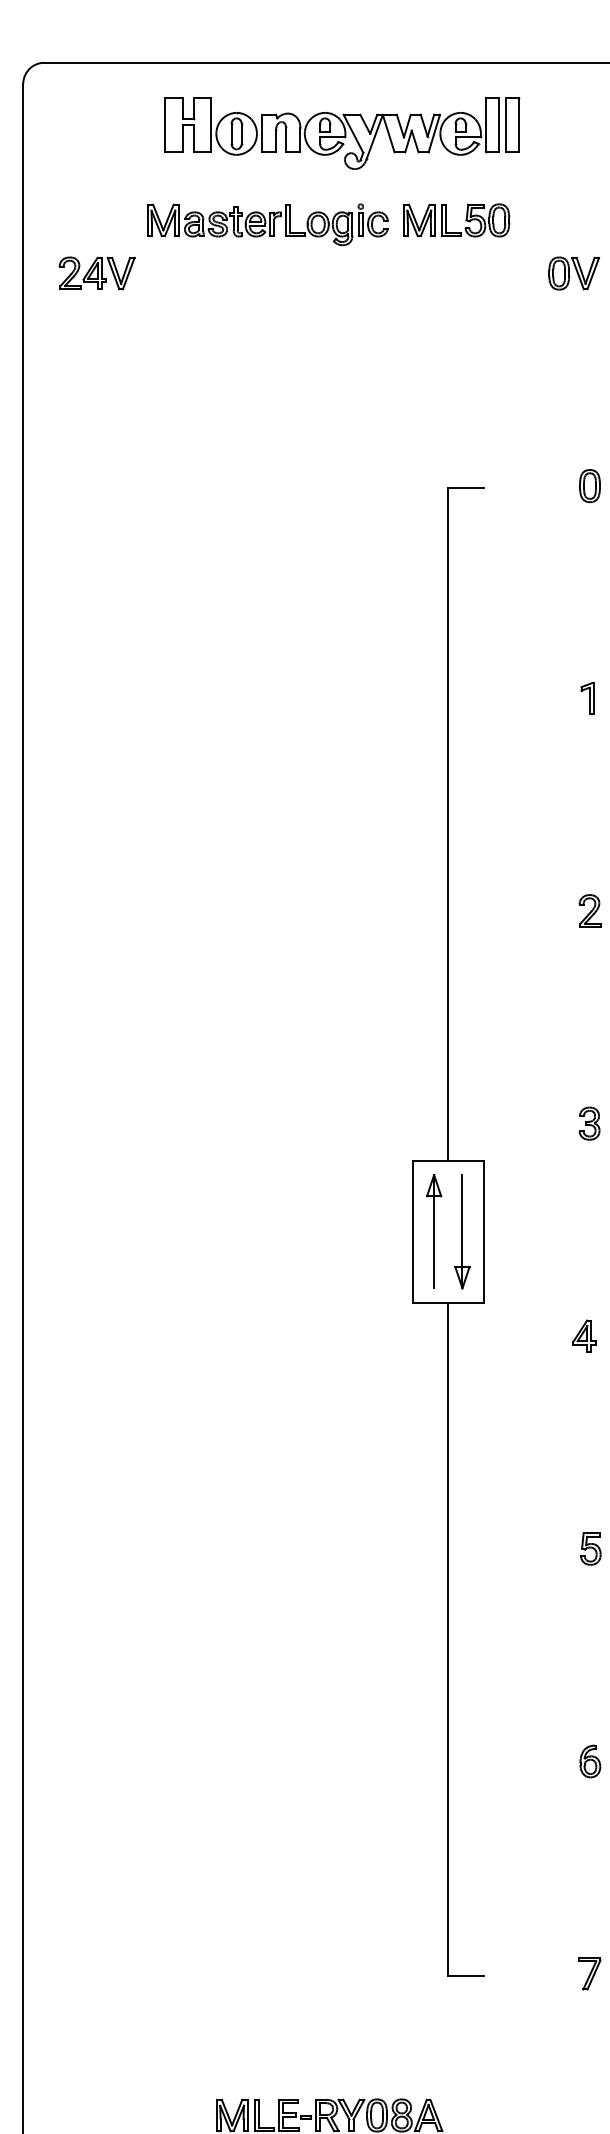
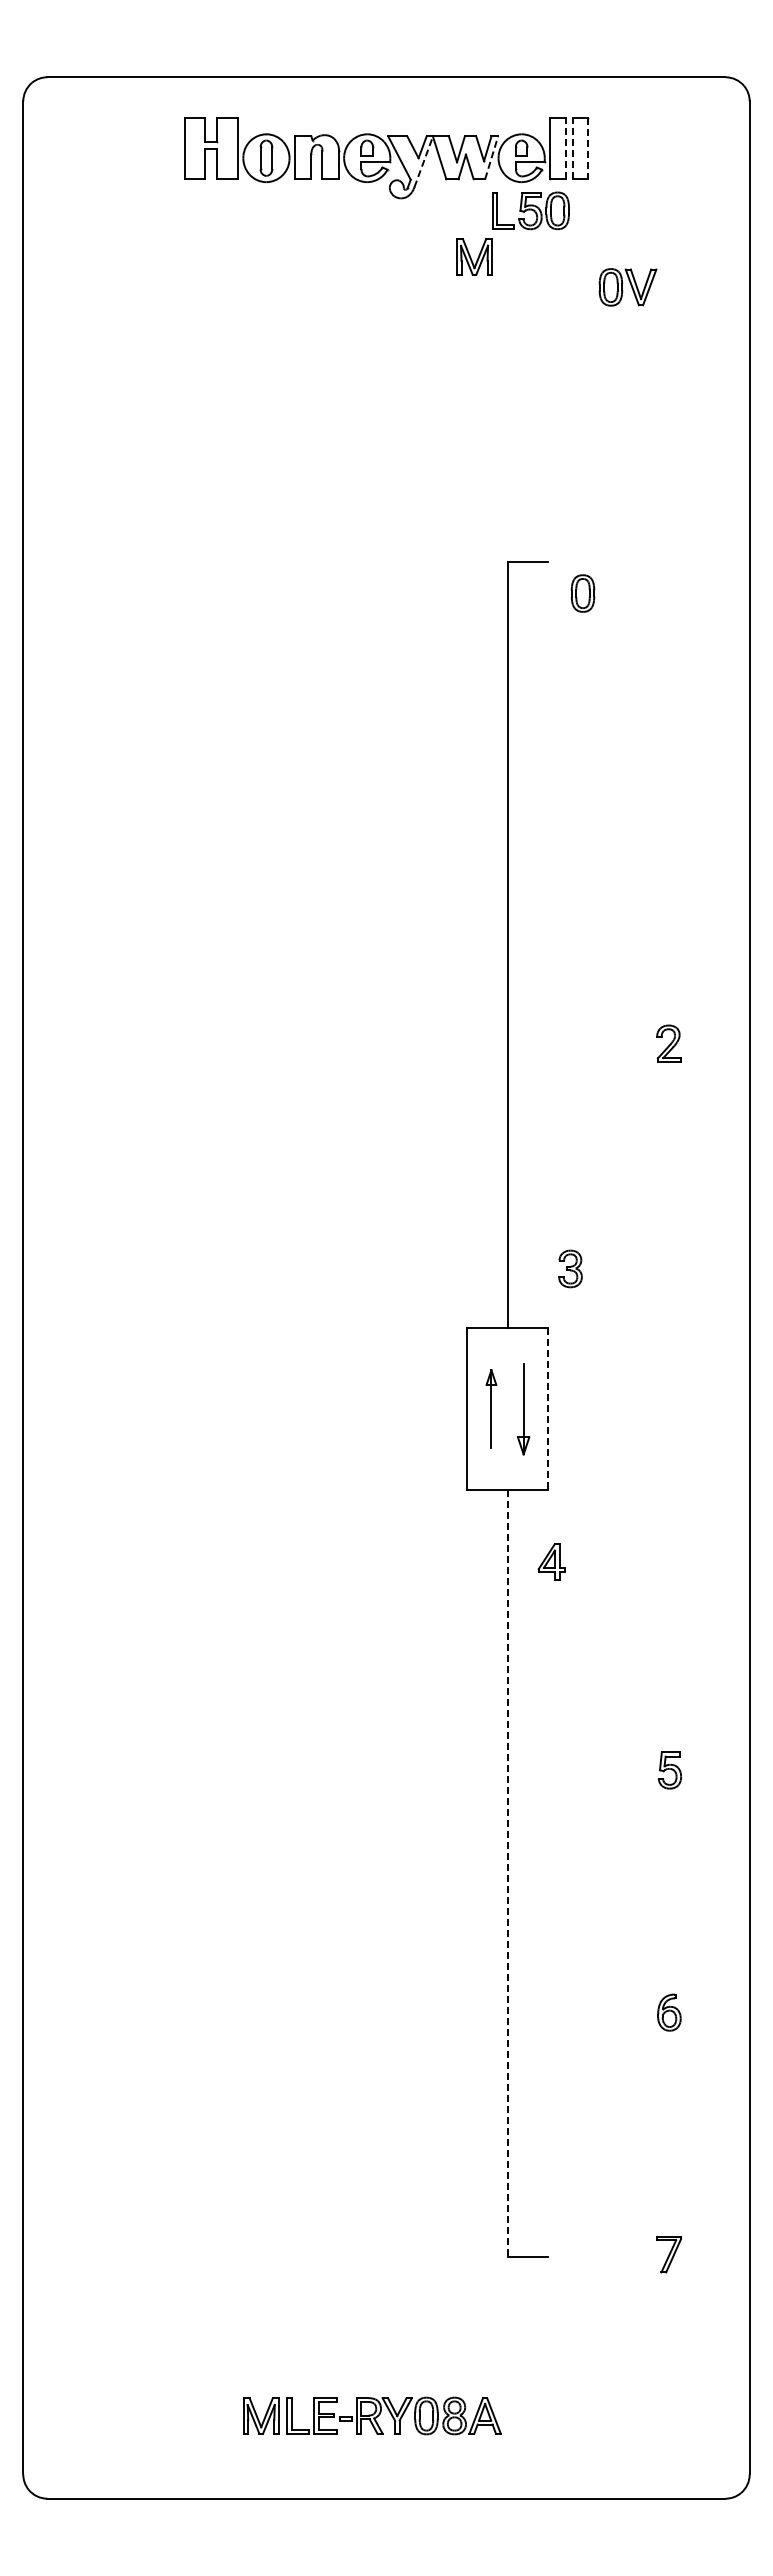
line: (499, 125) -> (565, 148), solid -> dashed
line: (505, 125) -> (572, 148), solid -> dashed
line: (519, 125) -> (588, 148), solid -> dashed
line: (434, 133) -> (491, 157), solid -> dashed
line: (374, 136) -> (423, 161), solid -> dashed
part: (475, 220) -> (530, 210), moved
part: (267, 224) -> (301, 261), removed
part: (97, 273) -> (107, 317), removed
part: (573, 273) -> (627, 287), moved
part: (589, 486) -> (582, 593), moved
part: (586, 698) -> (665, 801), removed
part: (589, 1123) -> (570, 1268), moved
part: (434, 1231) -> (491, 1408), size x0.6
part: (462, 1232) -> (523, 1409), size x0.7
line: (483, 1232) -> (547, 1409), solid -> dashed
part: (584, 1335) -> (551, 1561), moved
line: (448, 1639) -> (507, 1873), solid -> dashed

